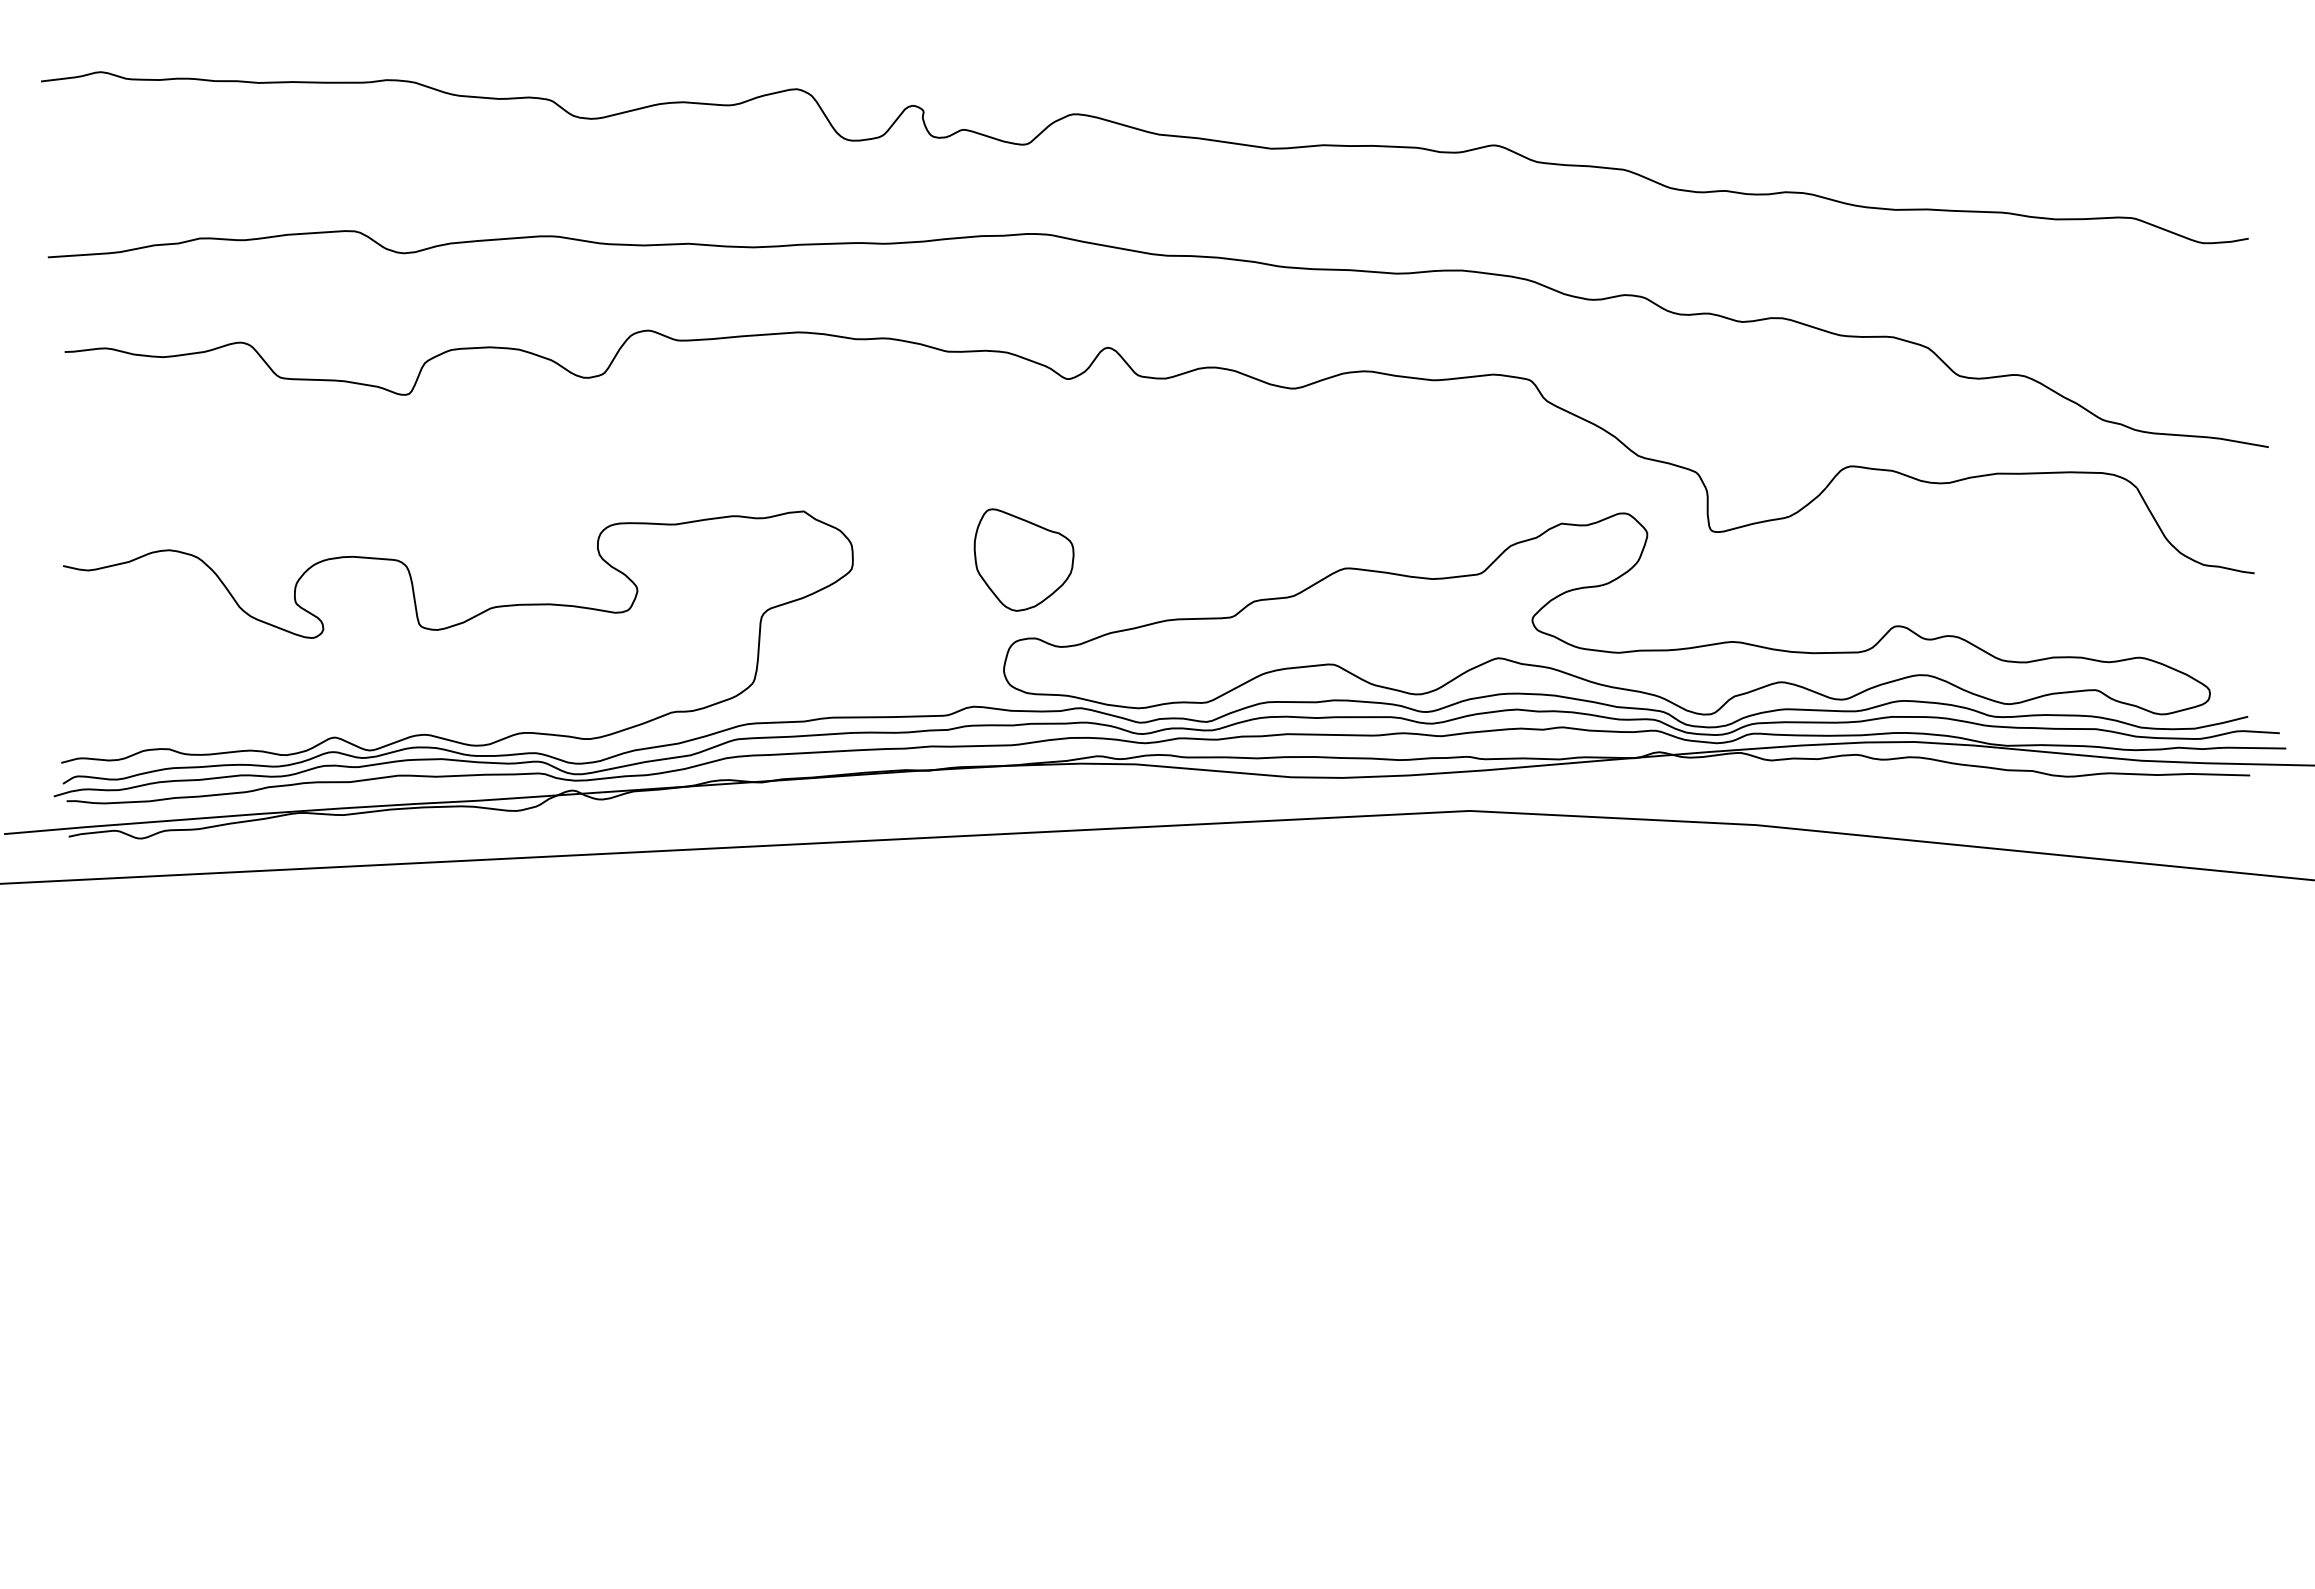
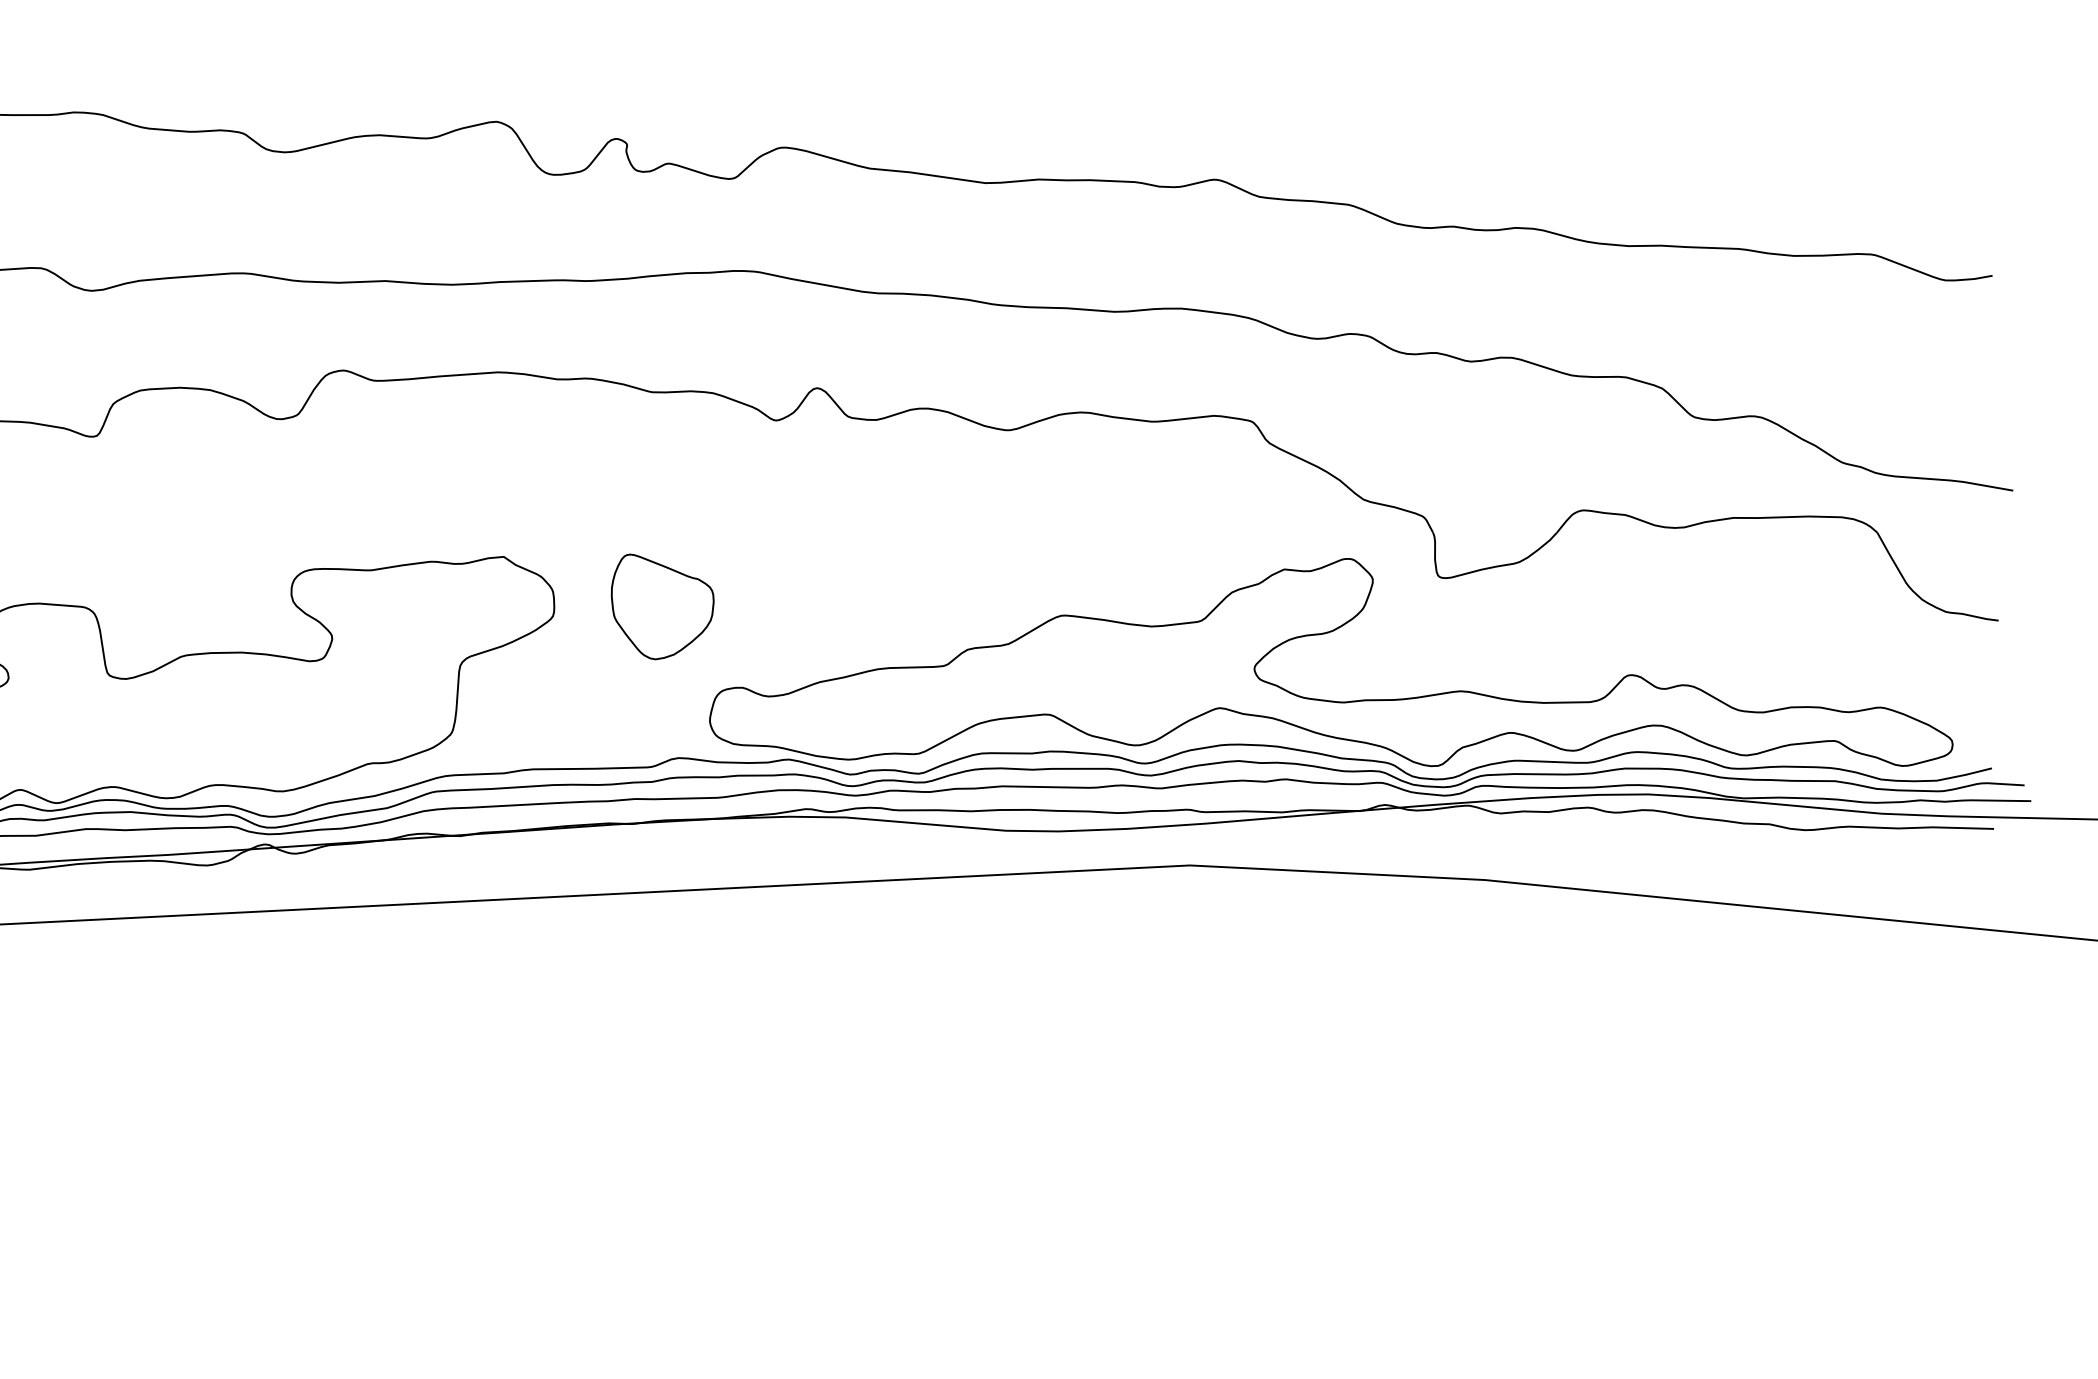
part: (1023, 559) -> (662, 606), moved

